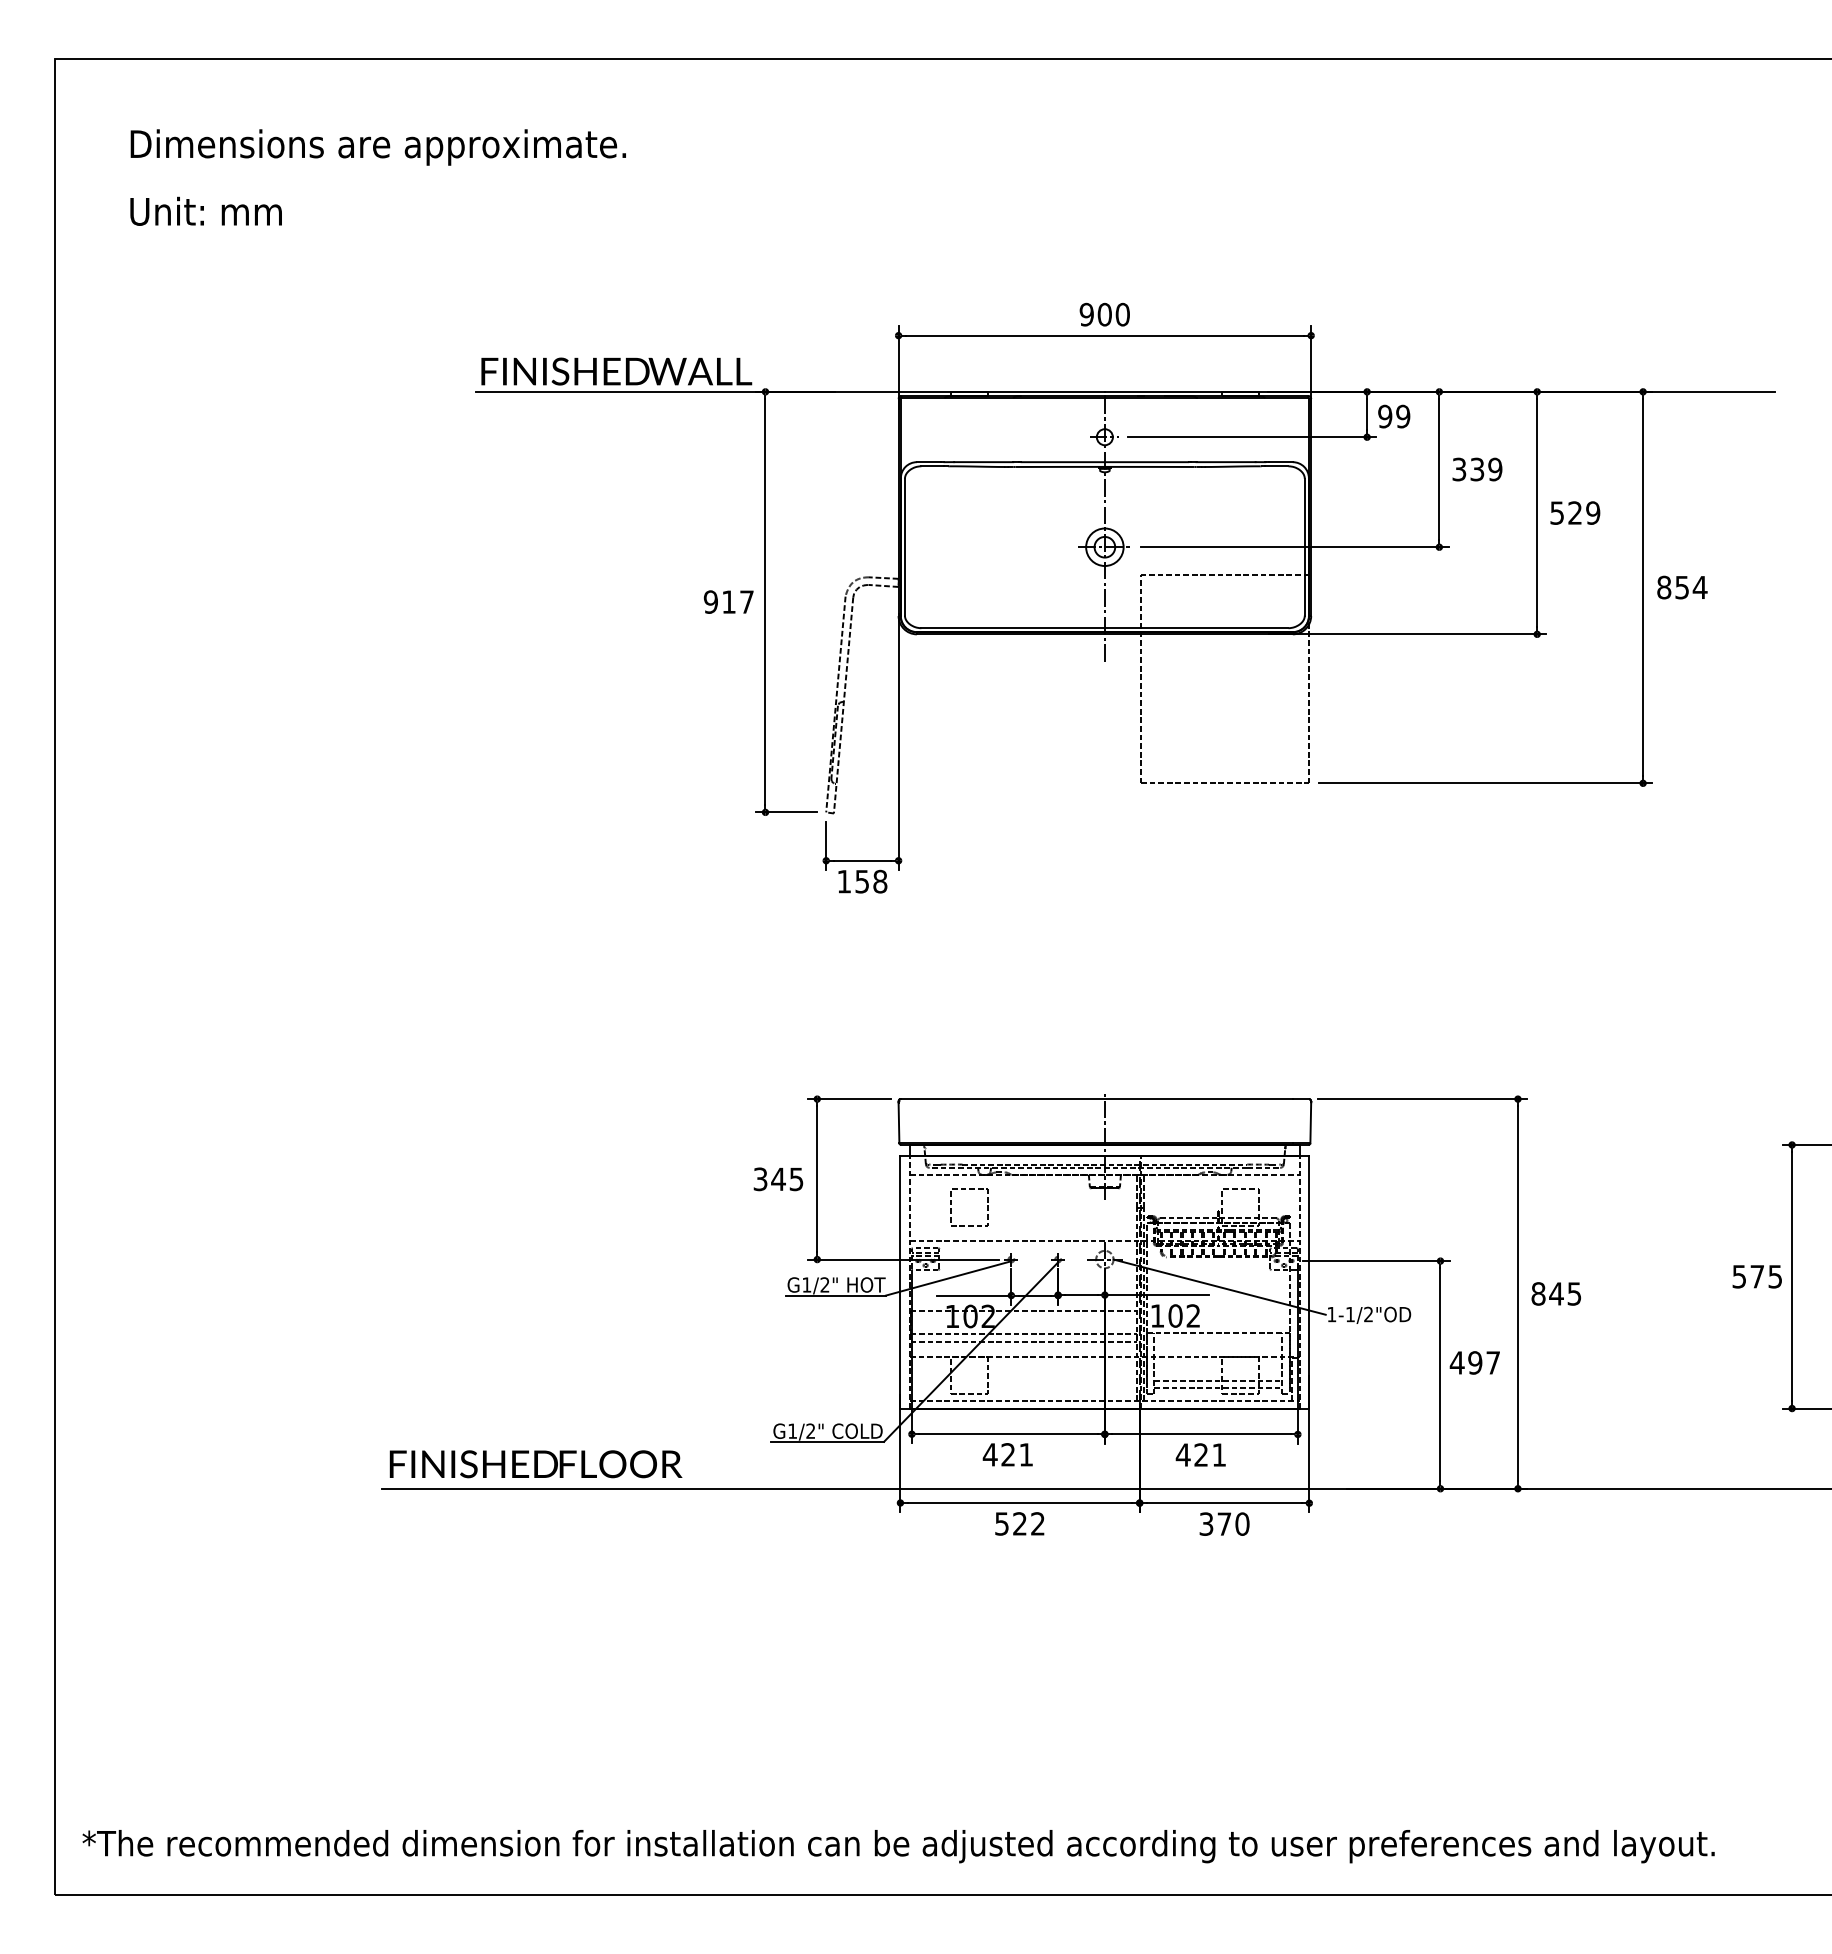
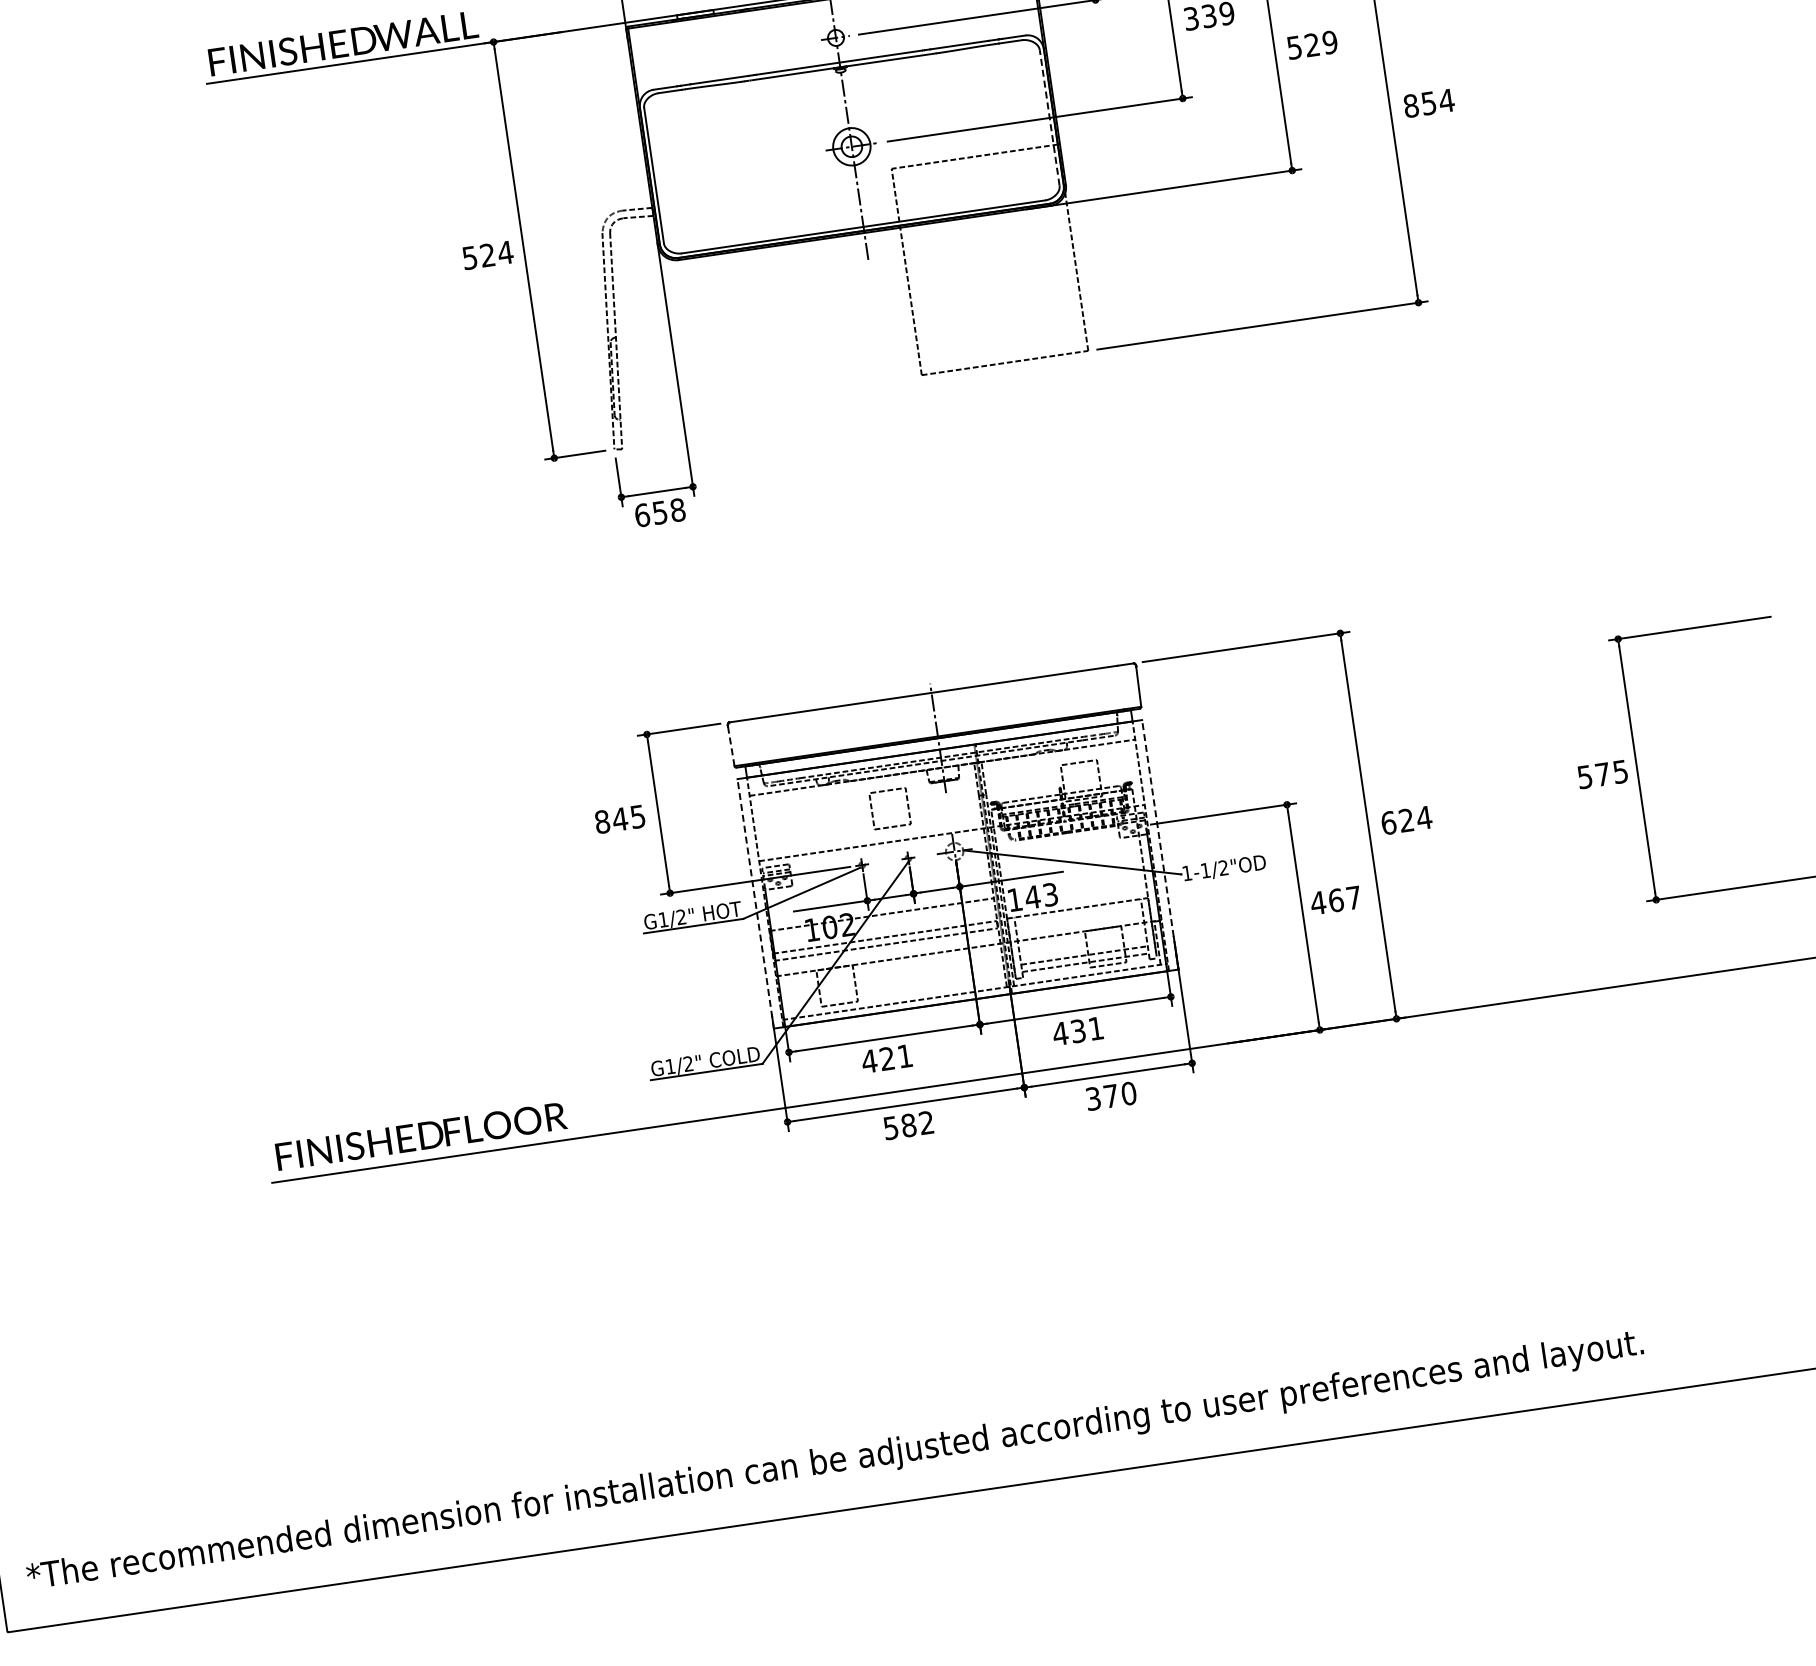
line: (1304, 546) -> (1049, 117), solid -> dashed
text: (728, 601) -> (487, 254), 917 -> 524
text: (844, 881) -> (642, 515), 158 -> 658
line: (899, 1123) -> (731, 746), solid -> dashed
text: (760, 1179) -> (602, 822), 345 -> 845
part: (969, 1189) -> (887, 790), moved
line: (900, 1281) -> (755, 902), solid -> dashed
line: (1309, 1281) -> (1160, 843), solid -> dashed
text: (1556, 1293) -> (1406, 820), 845 -> 624
text: (1184, 1315) -> (1041, 895), 102 -> 143
text: (1475, 1362) -> (1336, 900), 497 -> 467
text: (1201, 1454) -> (1078, 1030), 421 -> 431
text: (1020, 1523) -> (909, 1125), 522 -> 582

